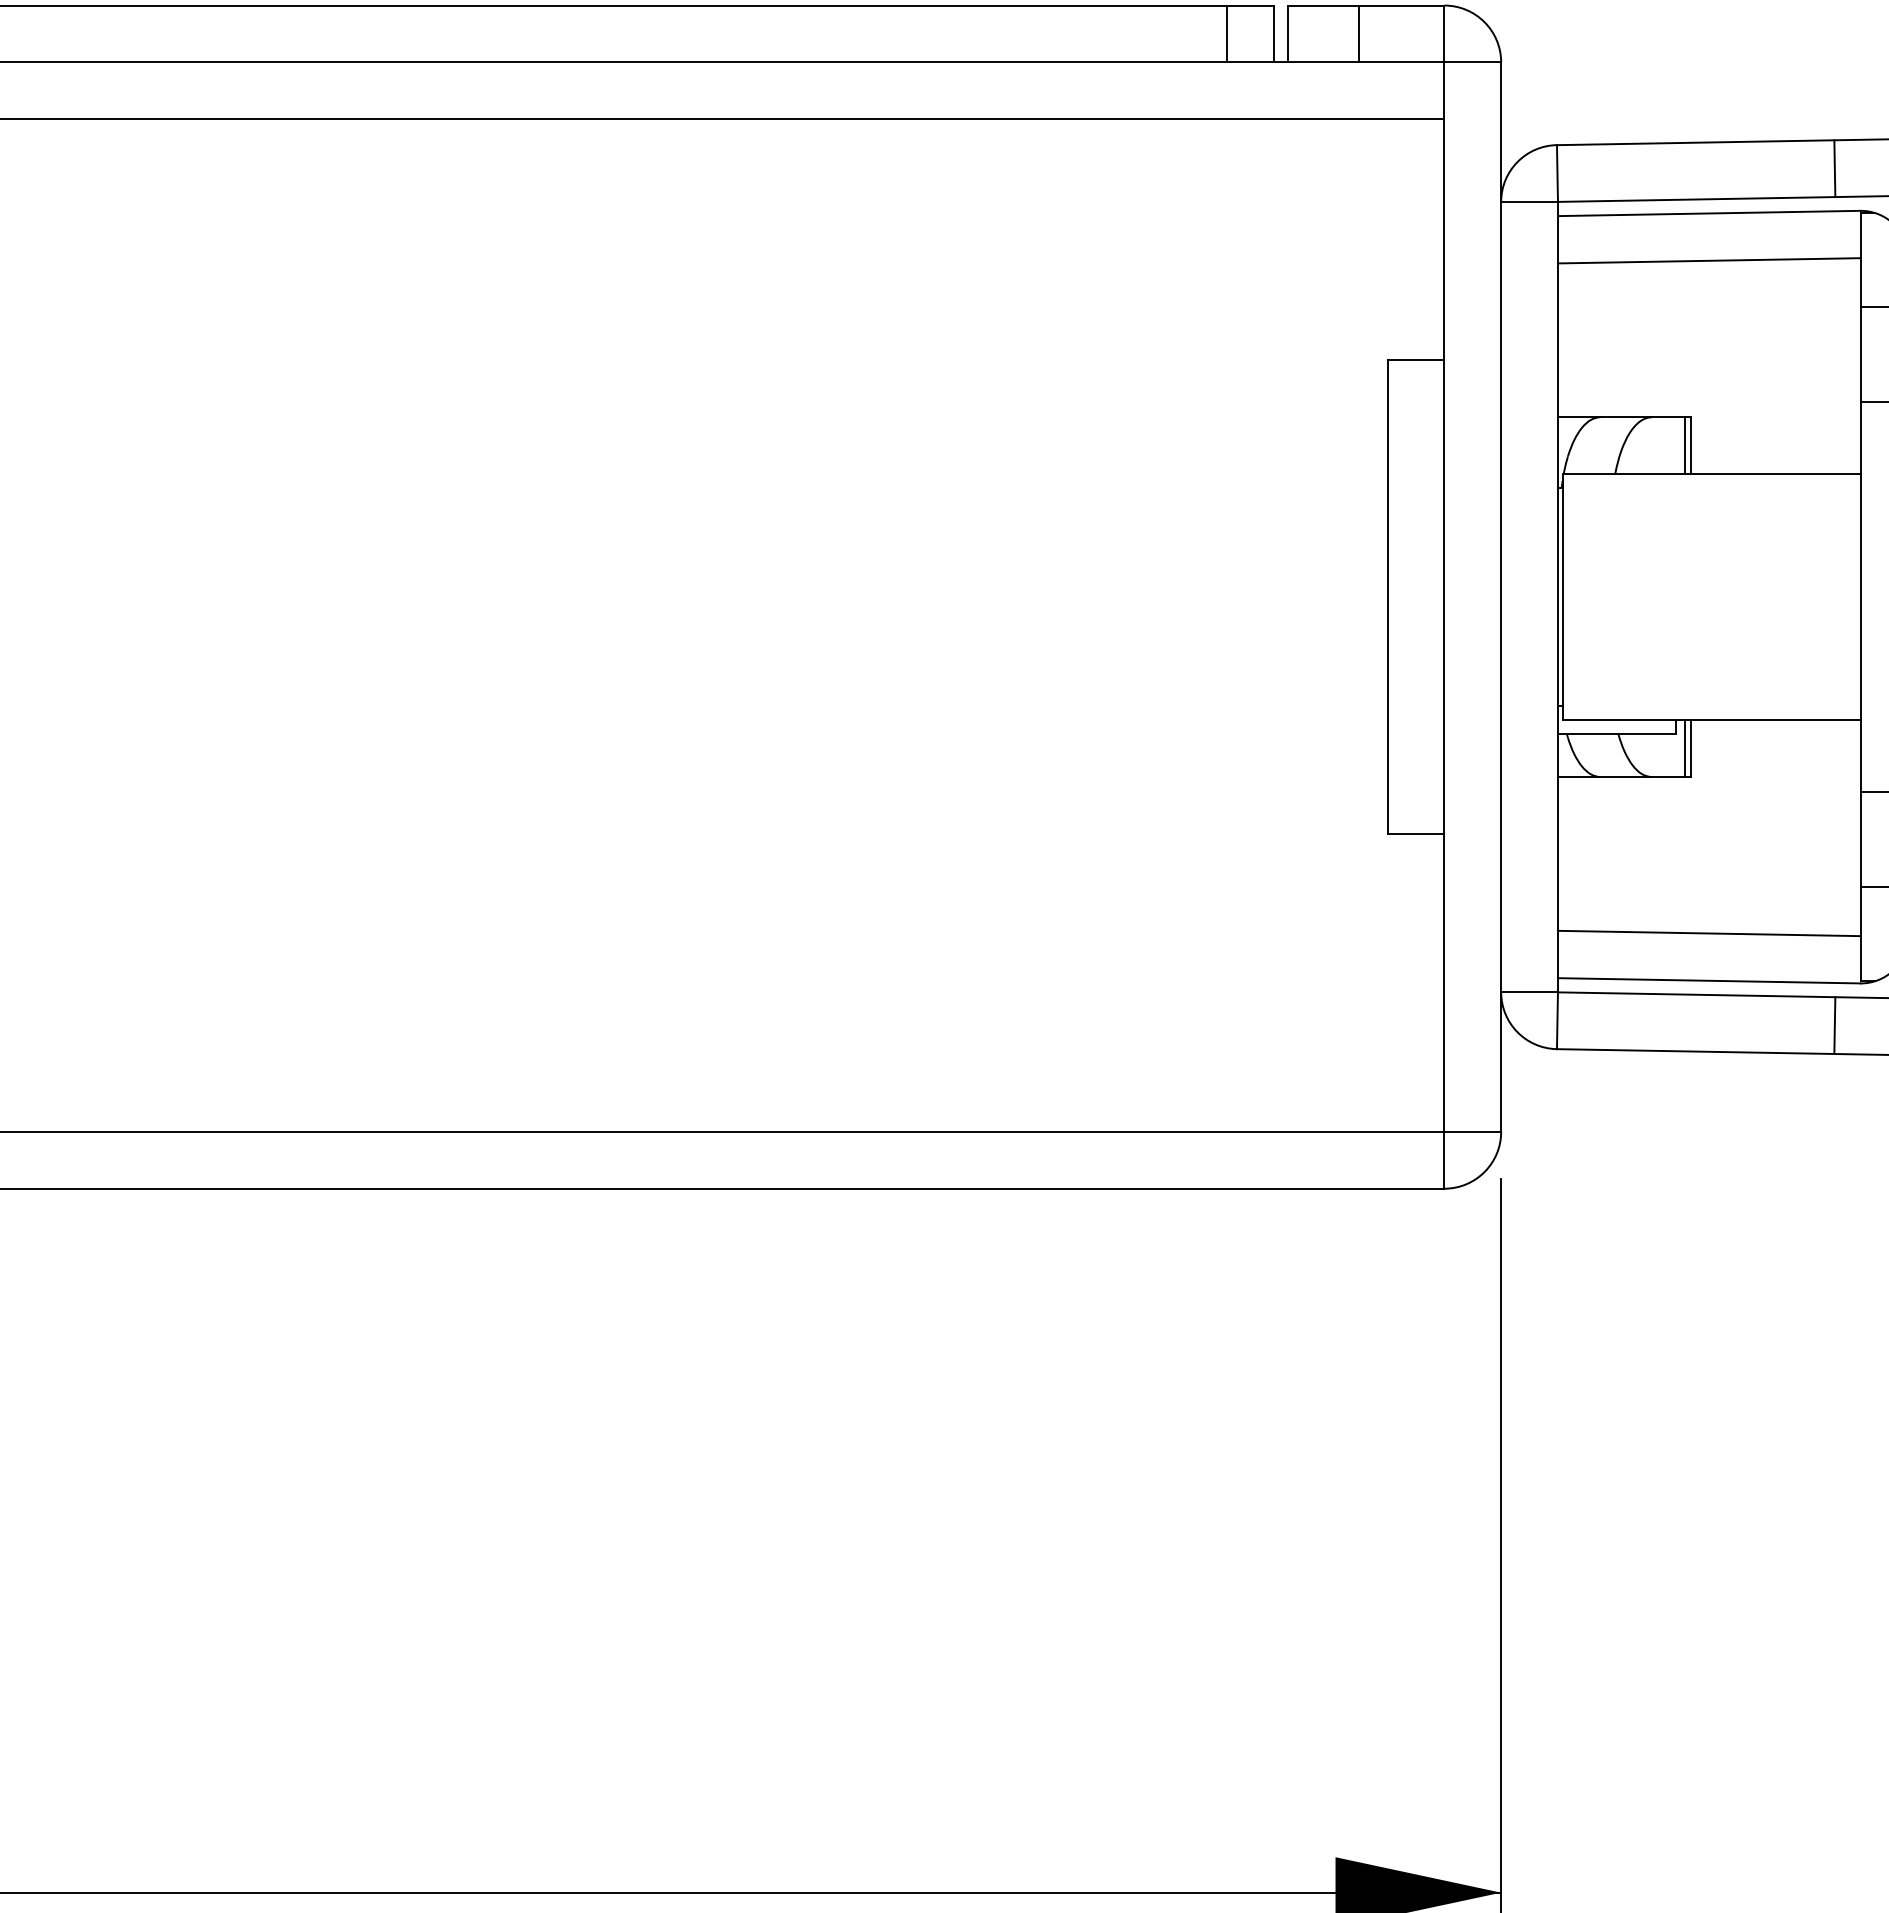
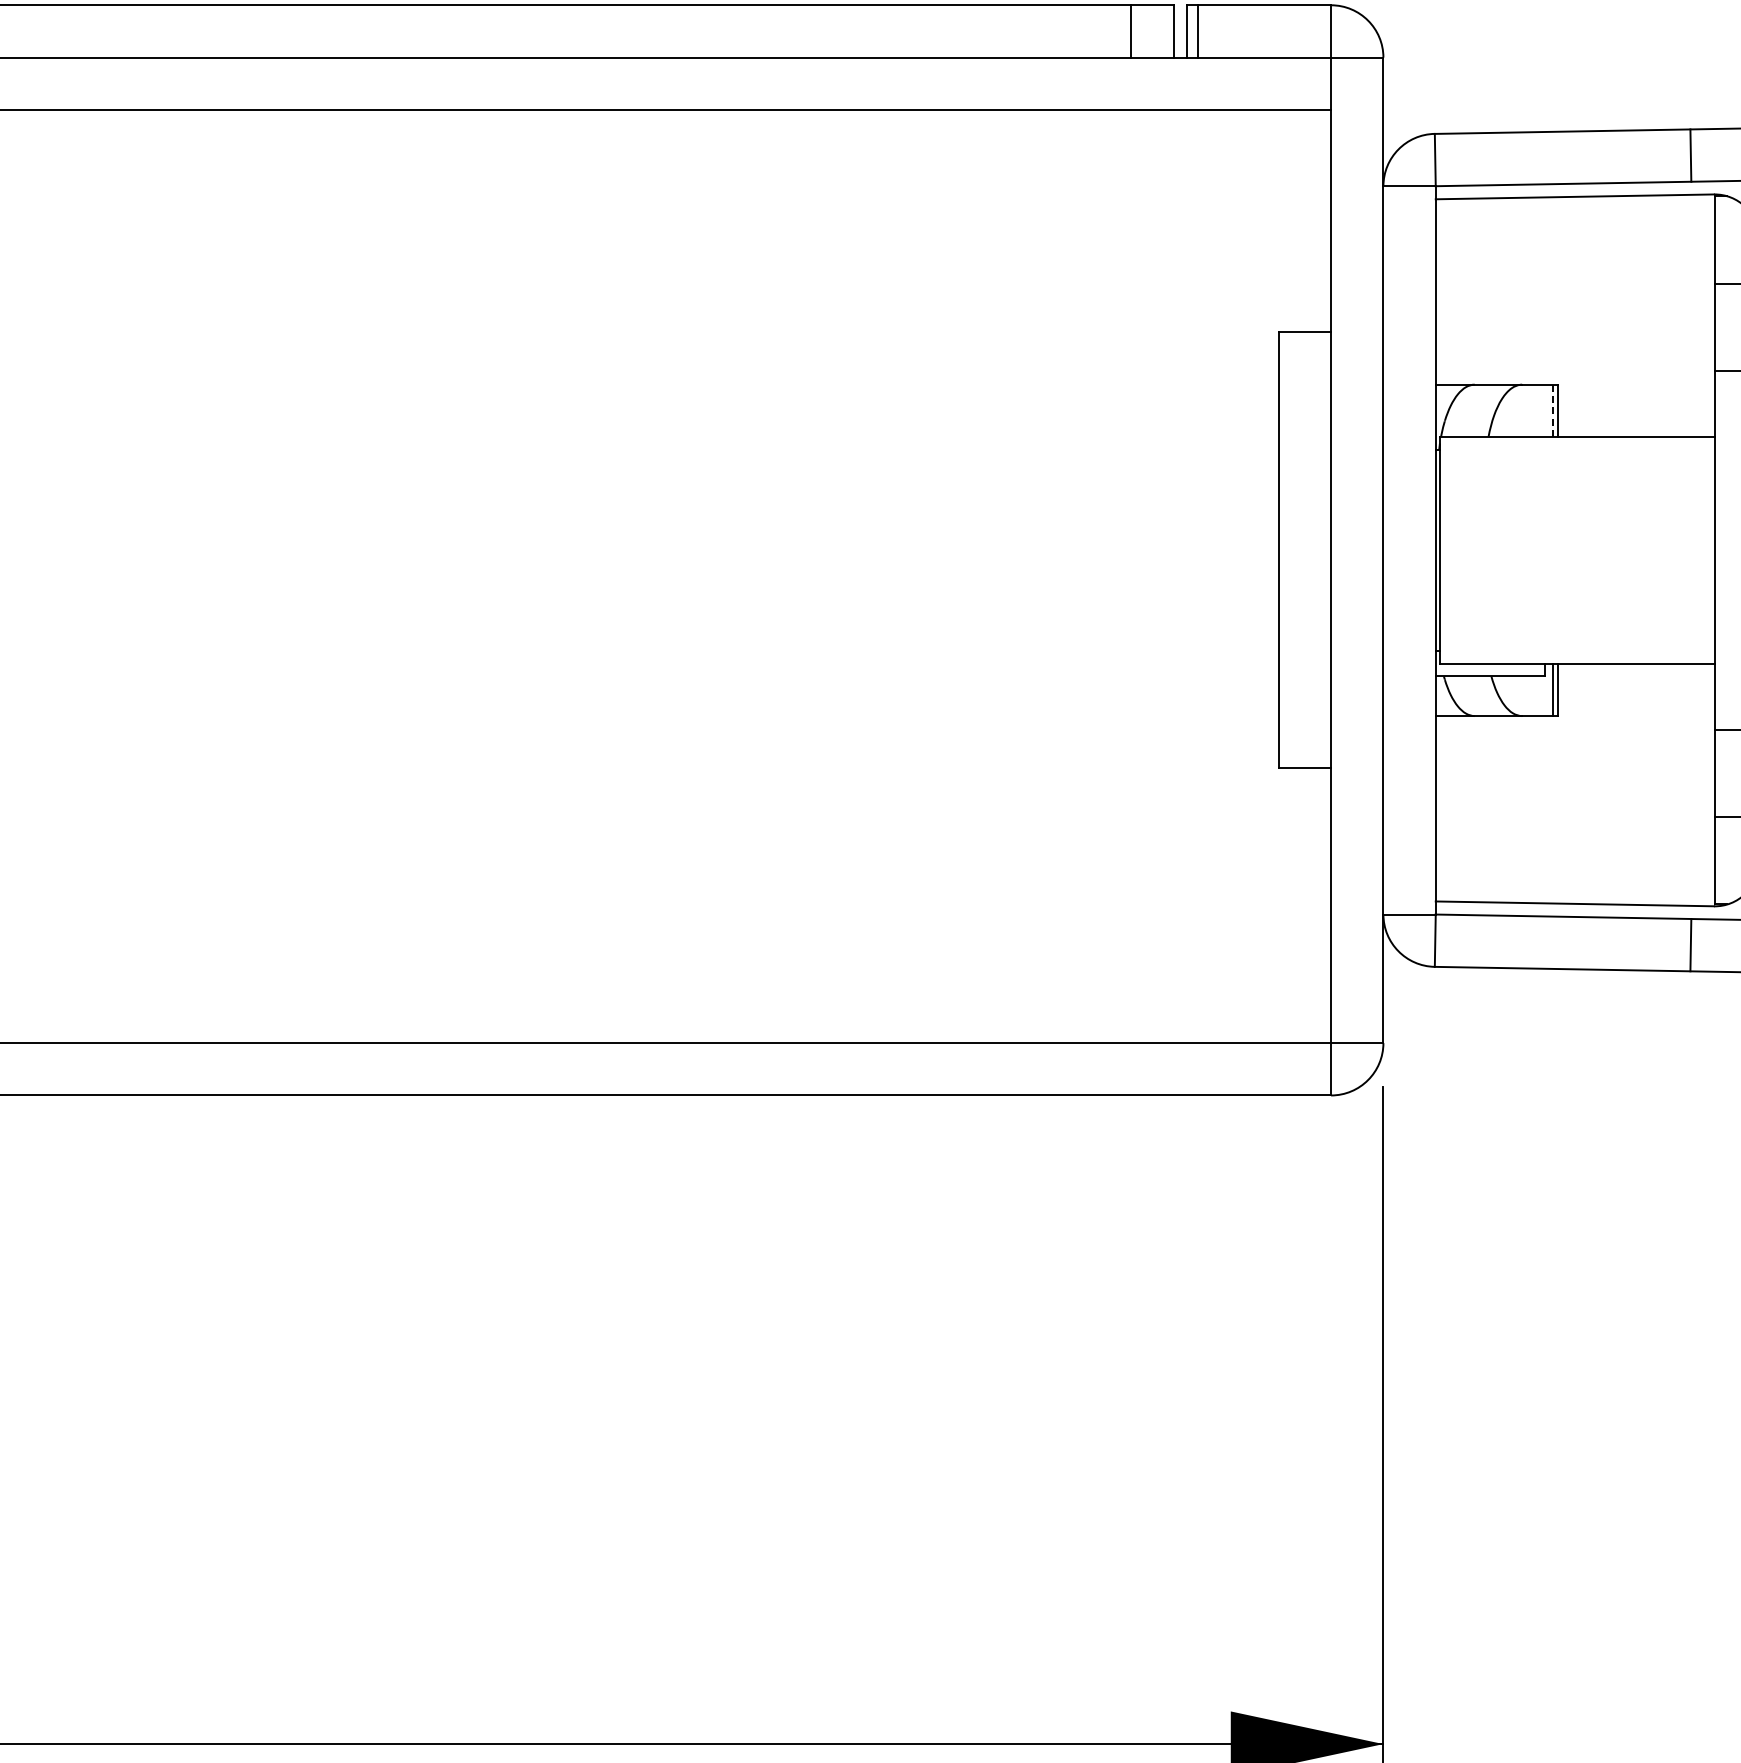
line: (1359, 33) -> (1197, 31), moved
line: (1708, 260) -> (1574, 240), removed
line: (1685, 446) -> (1553, 411), solid -> dashed
line: (1708, 932) -> (1574, 859), removed

